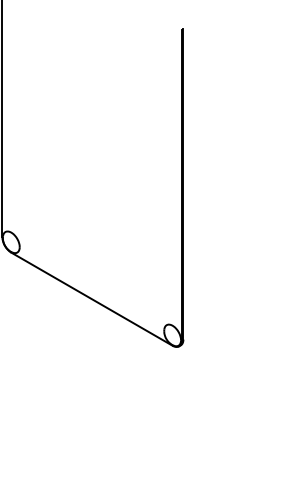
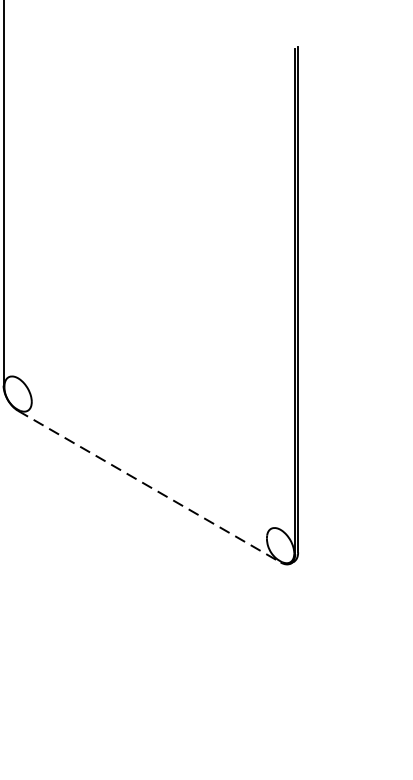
line: (92, 299) -> (150, 487), solid -> dashed

